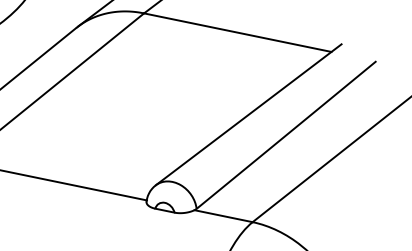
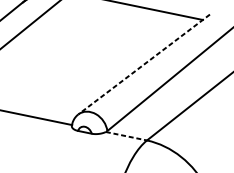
line: (248, 114) -> (144, 64), solid -> dashed
line: (223, 216) -> (126, 136), solid -> dashed

